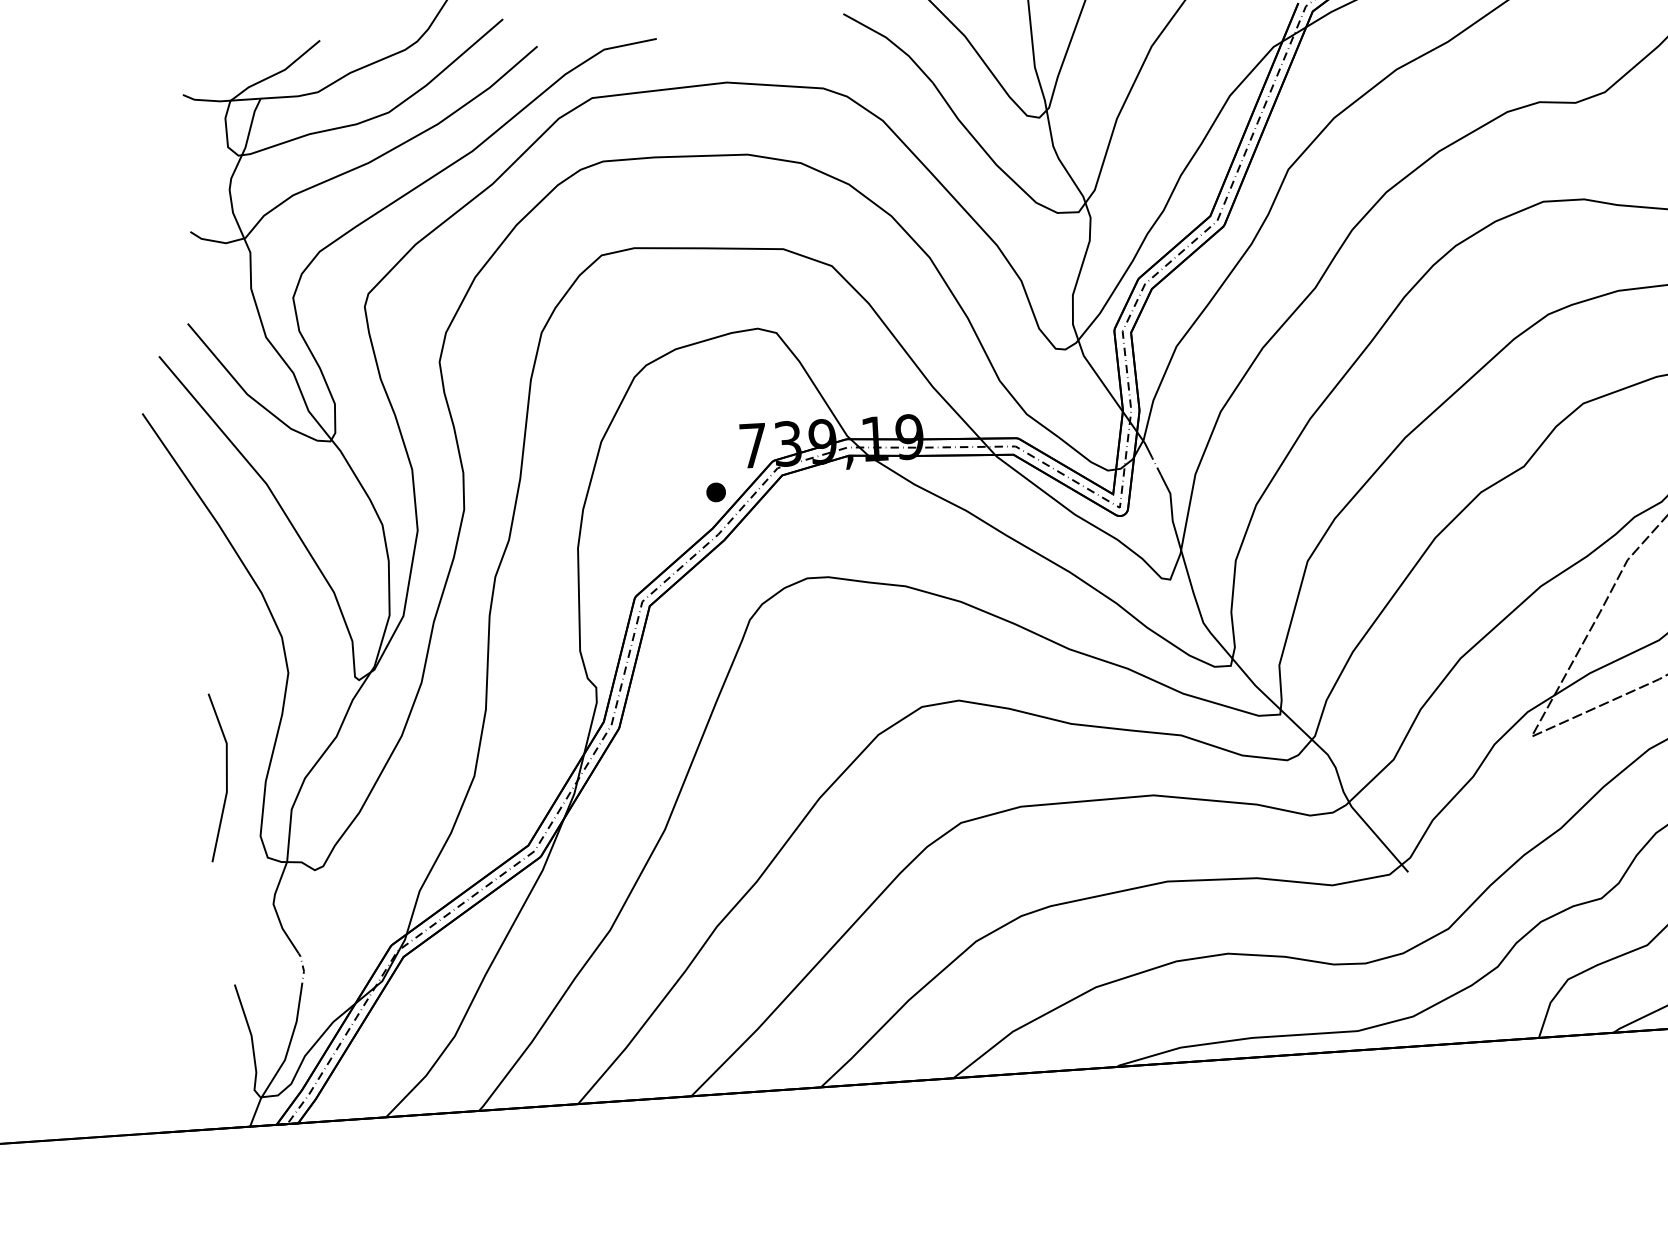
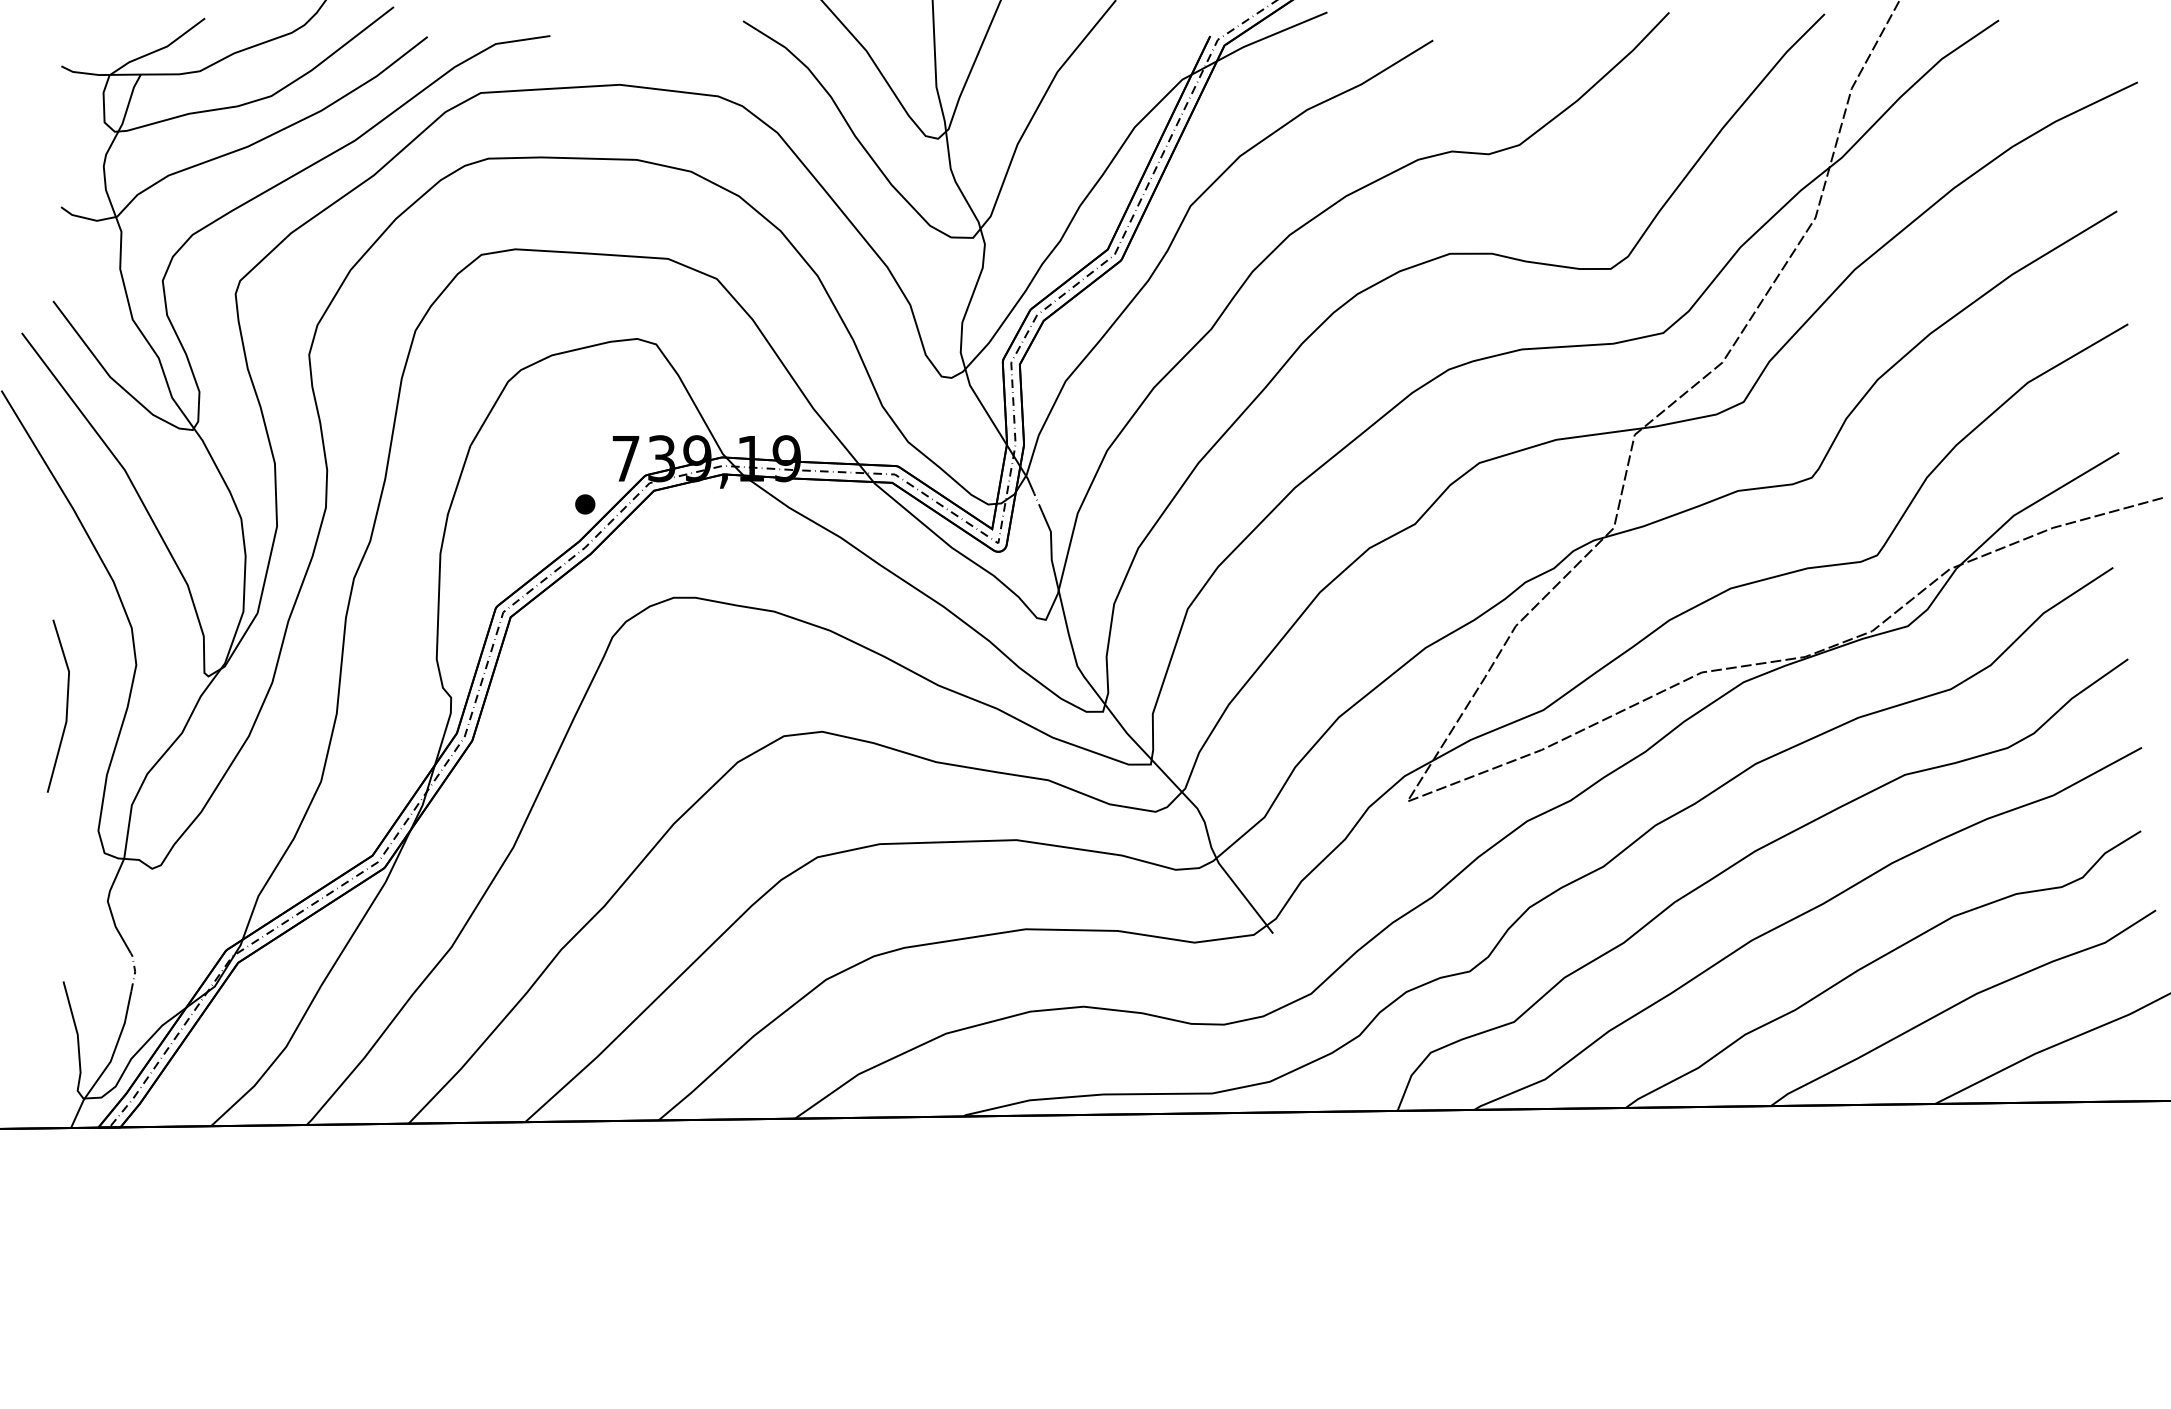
line: (226, 776) -> (66, 705), moved

